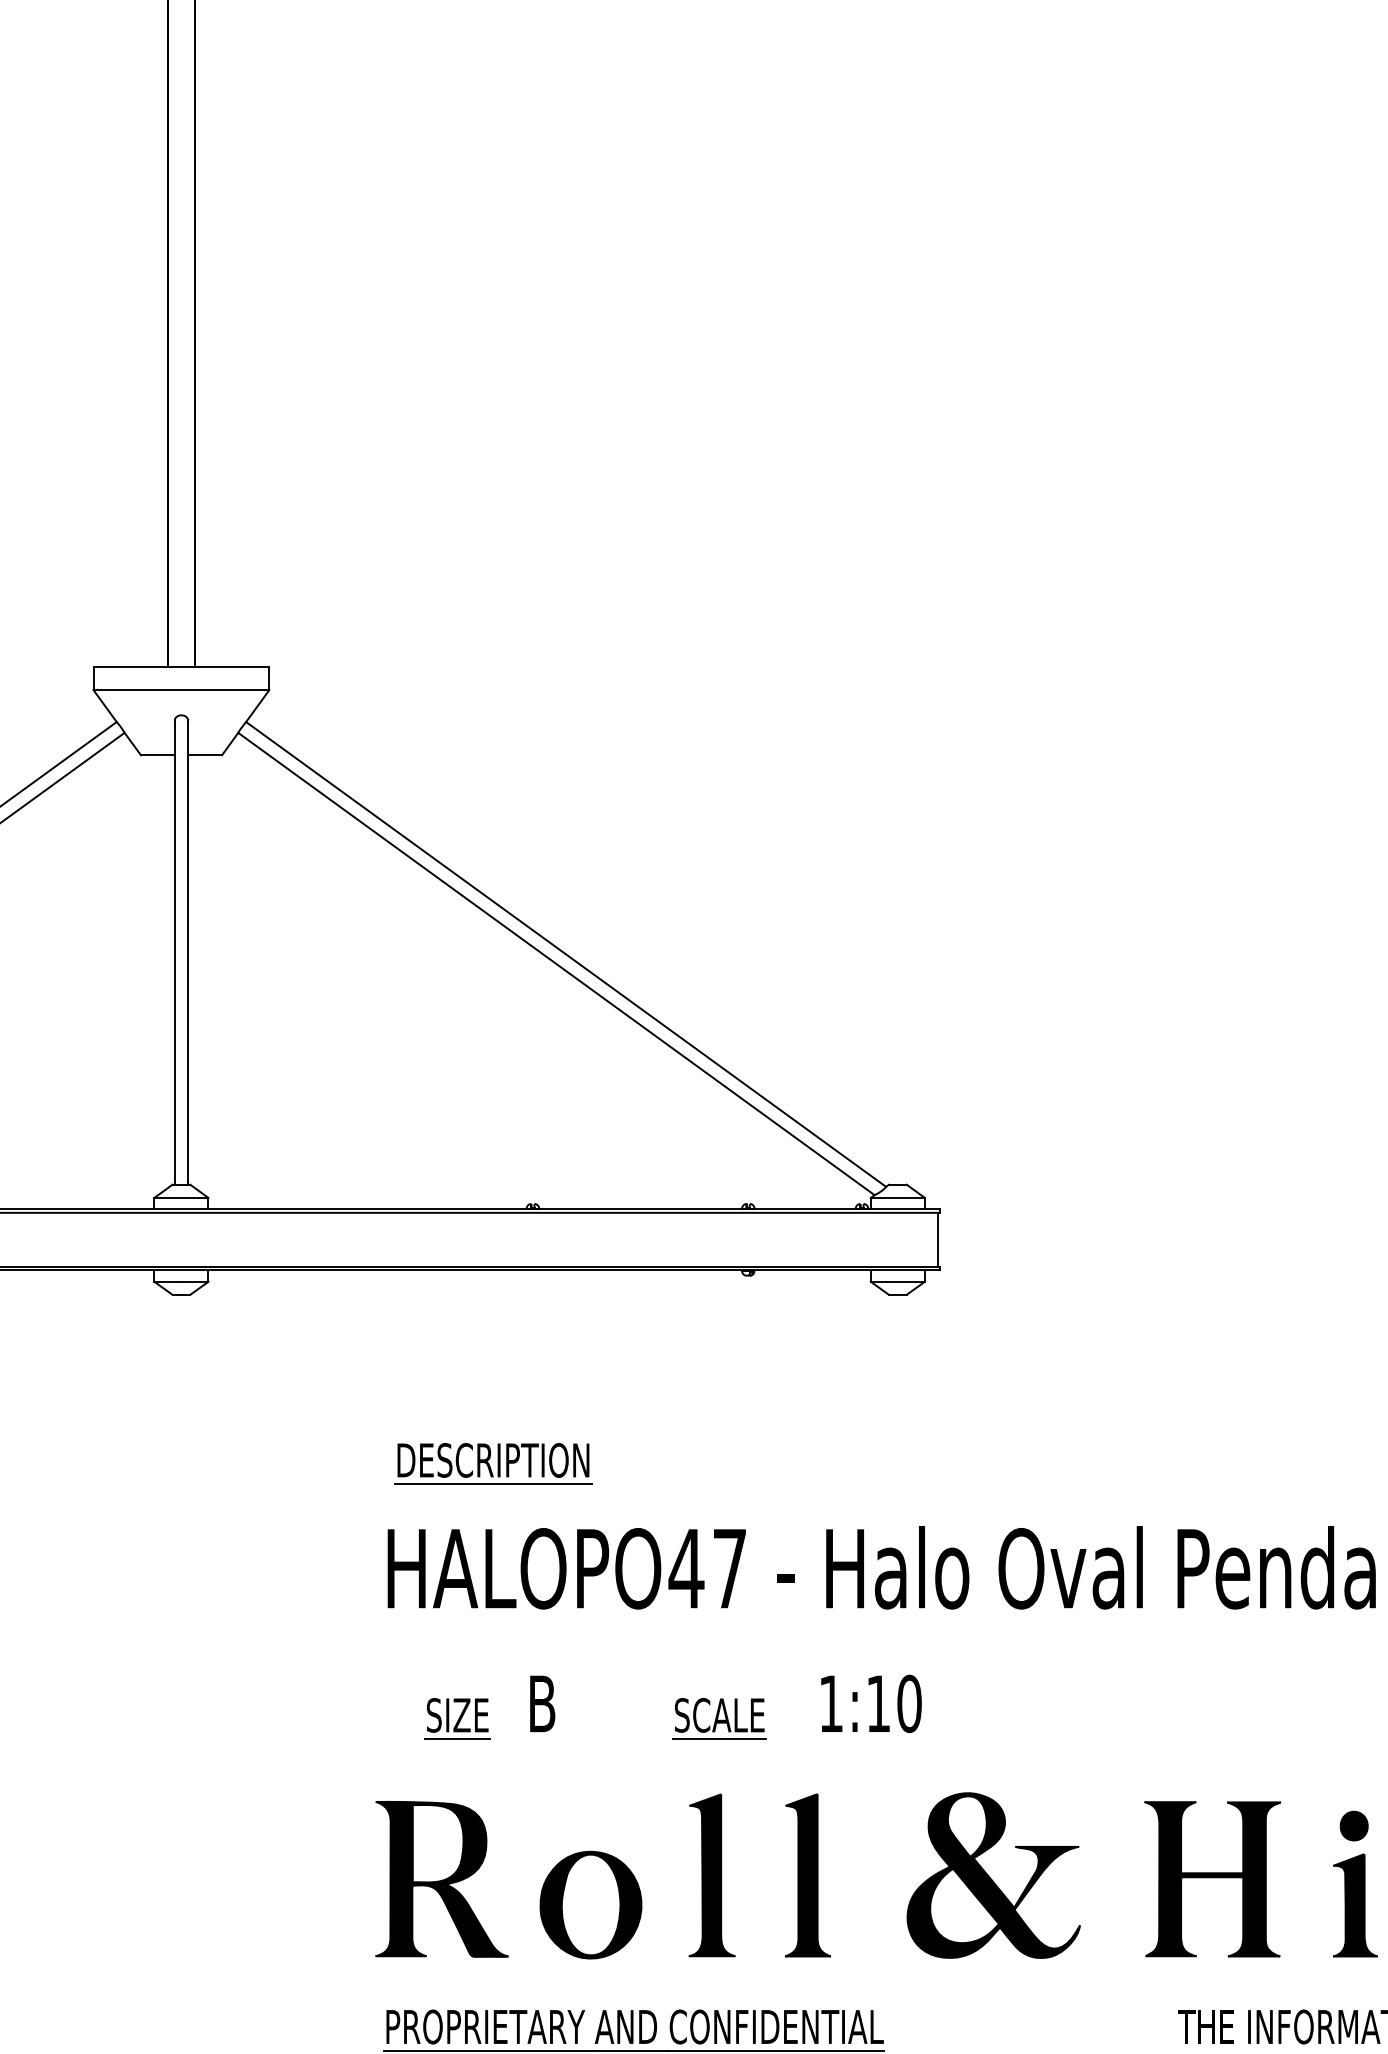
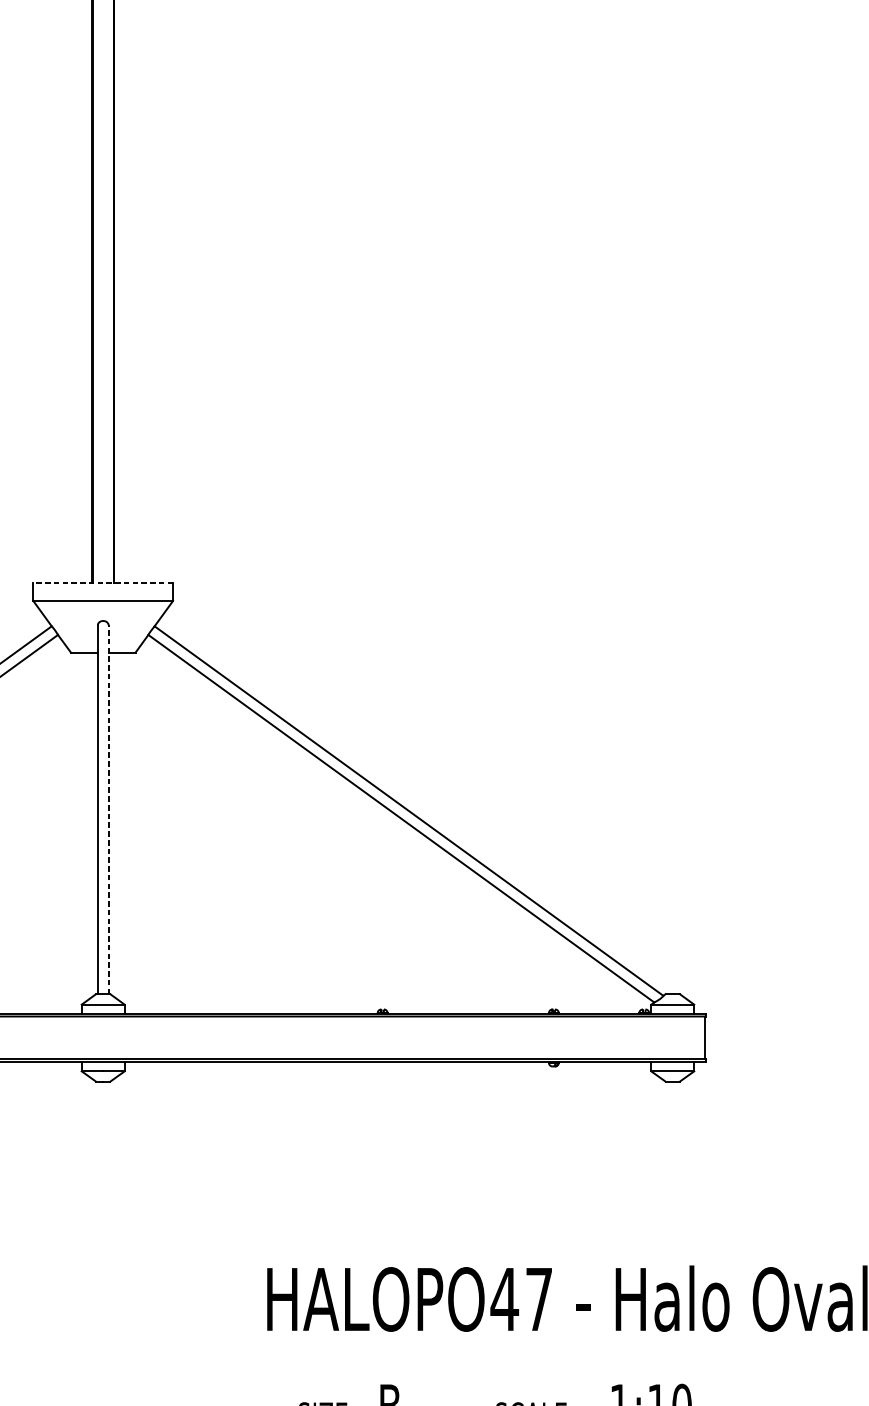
line: (181, 667) -> (103, 582), solid -> dashed
line: (188, 952) -> (108, 809), solid -> dashed
part: (493, 1463) -> (351, 1215), removed

